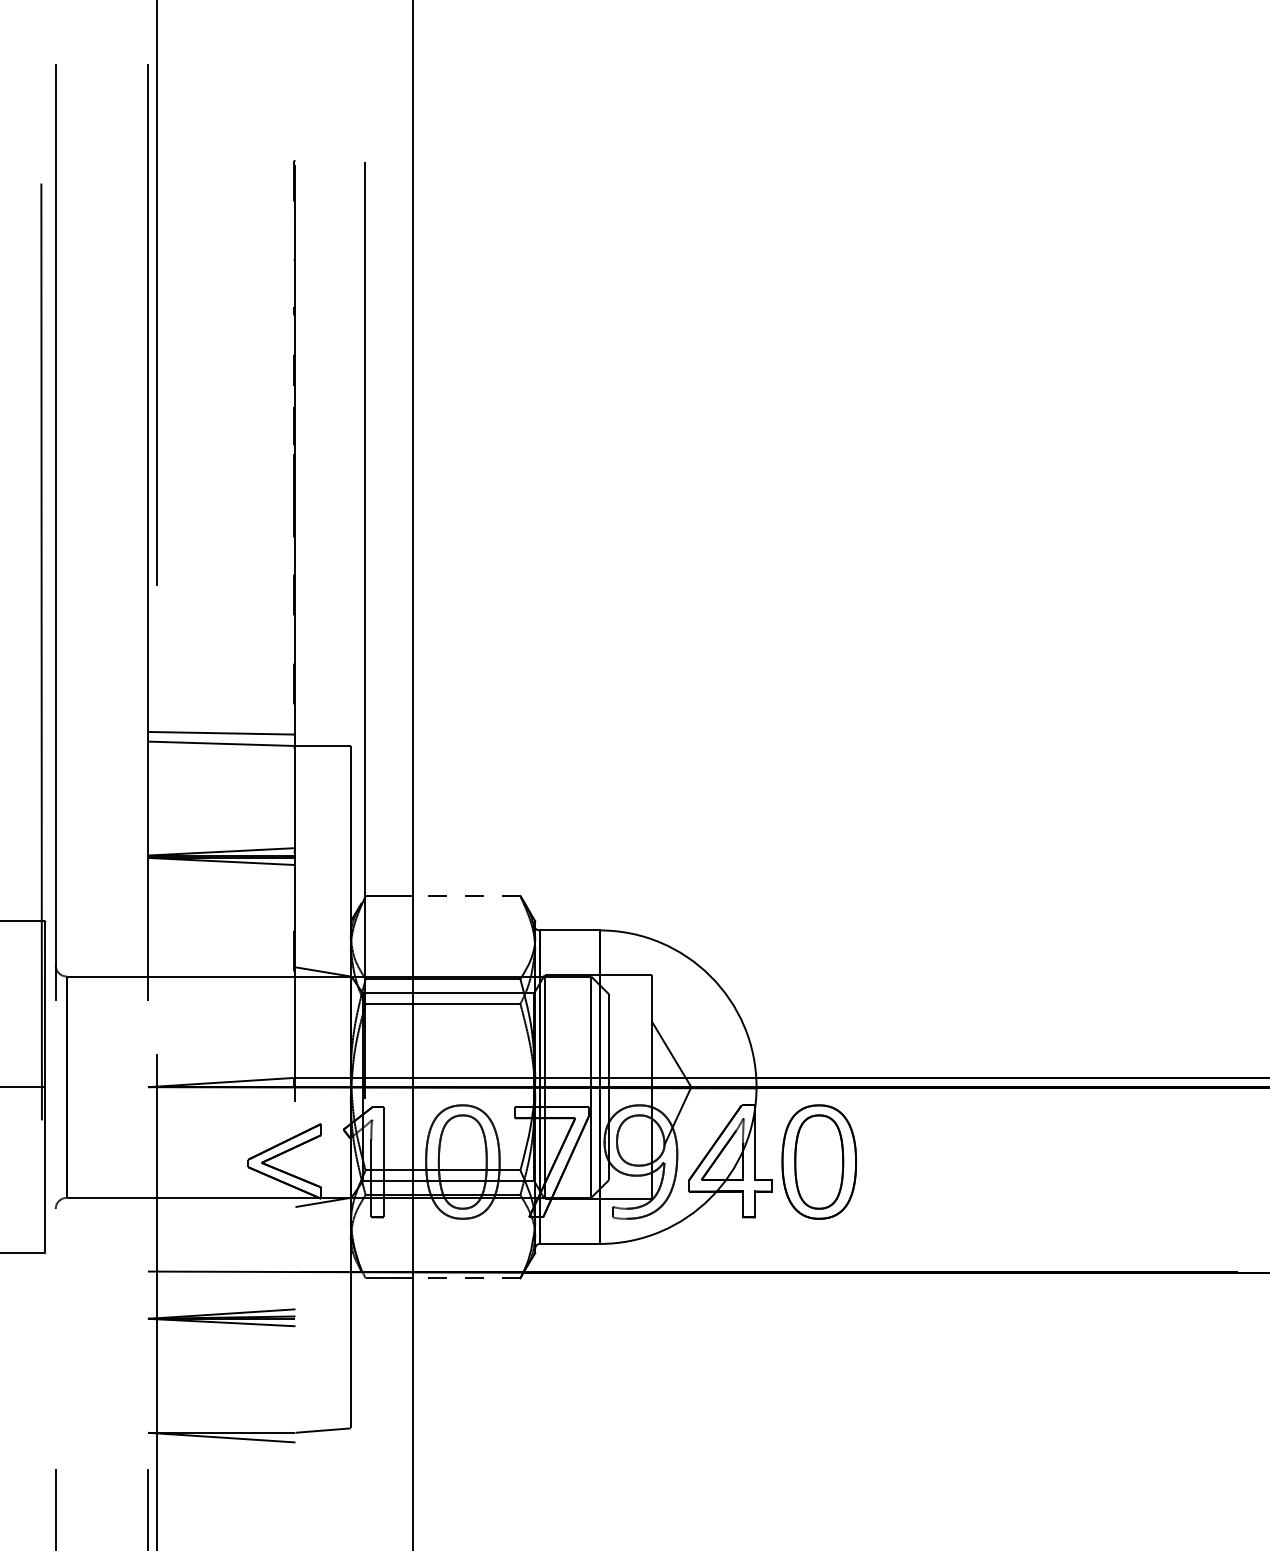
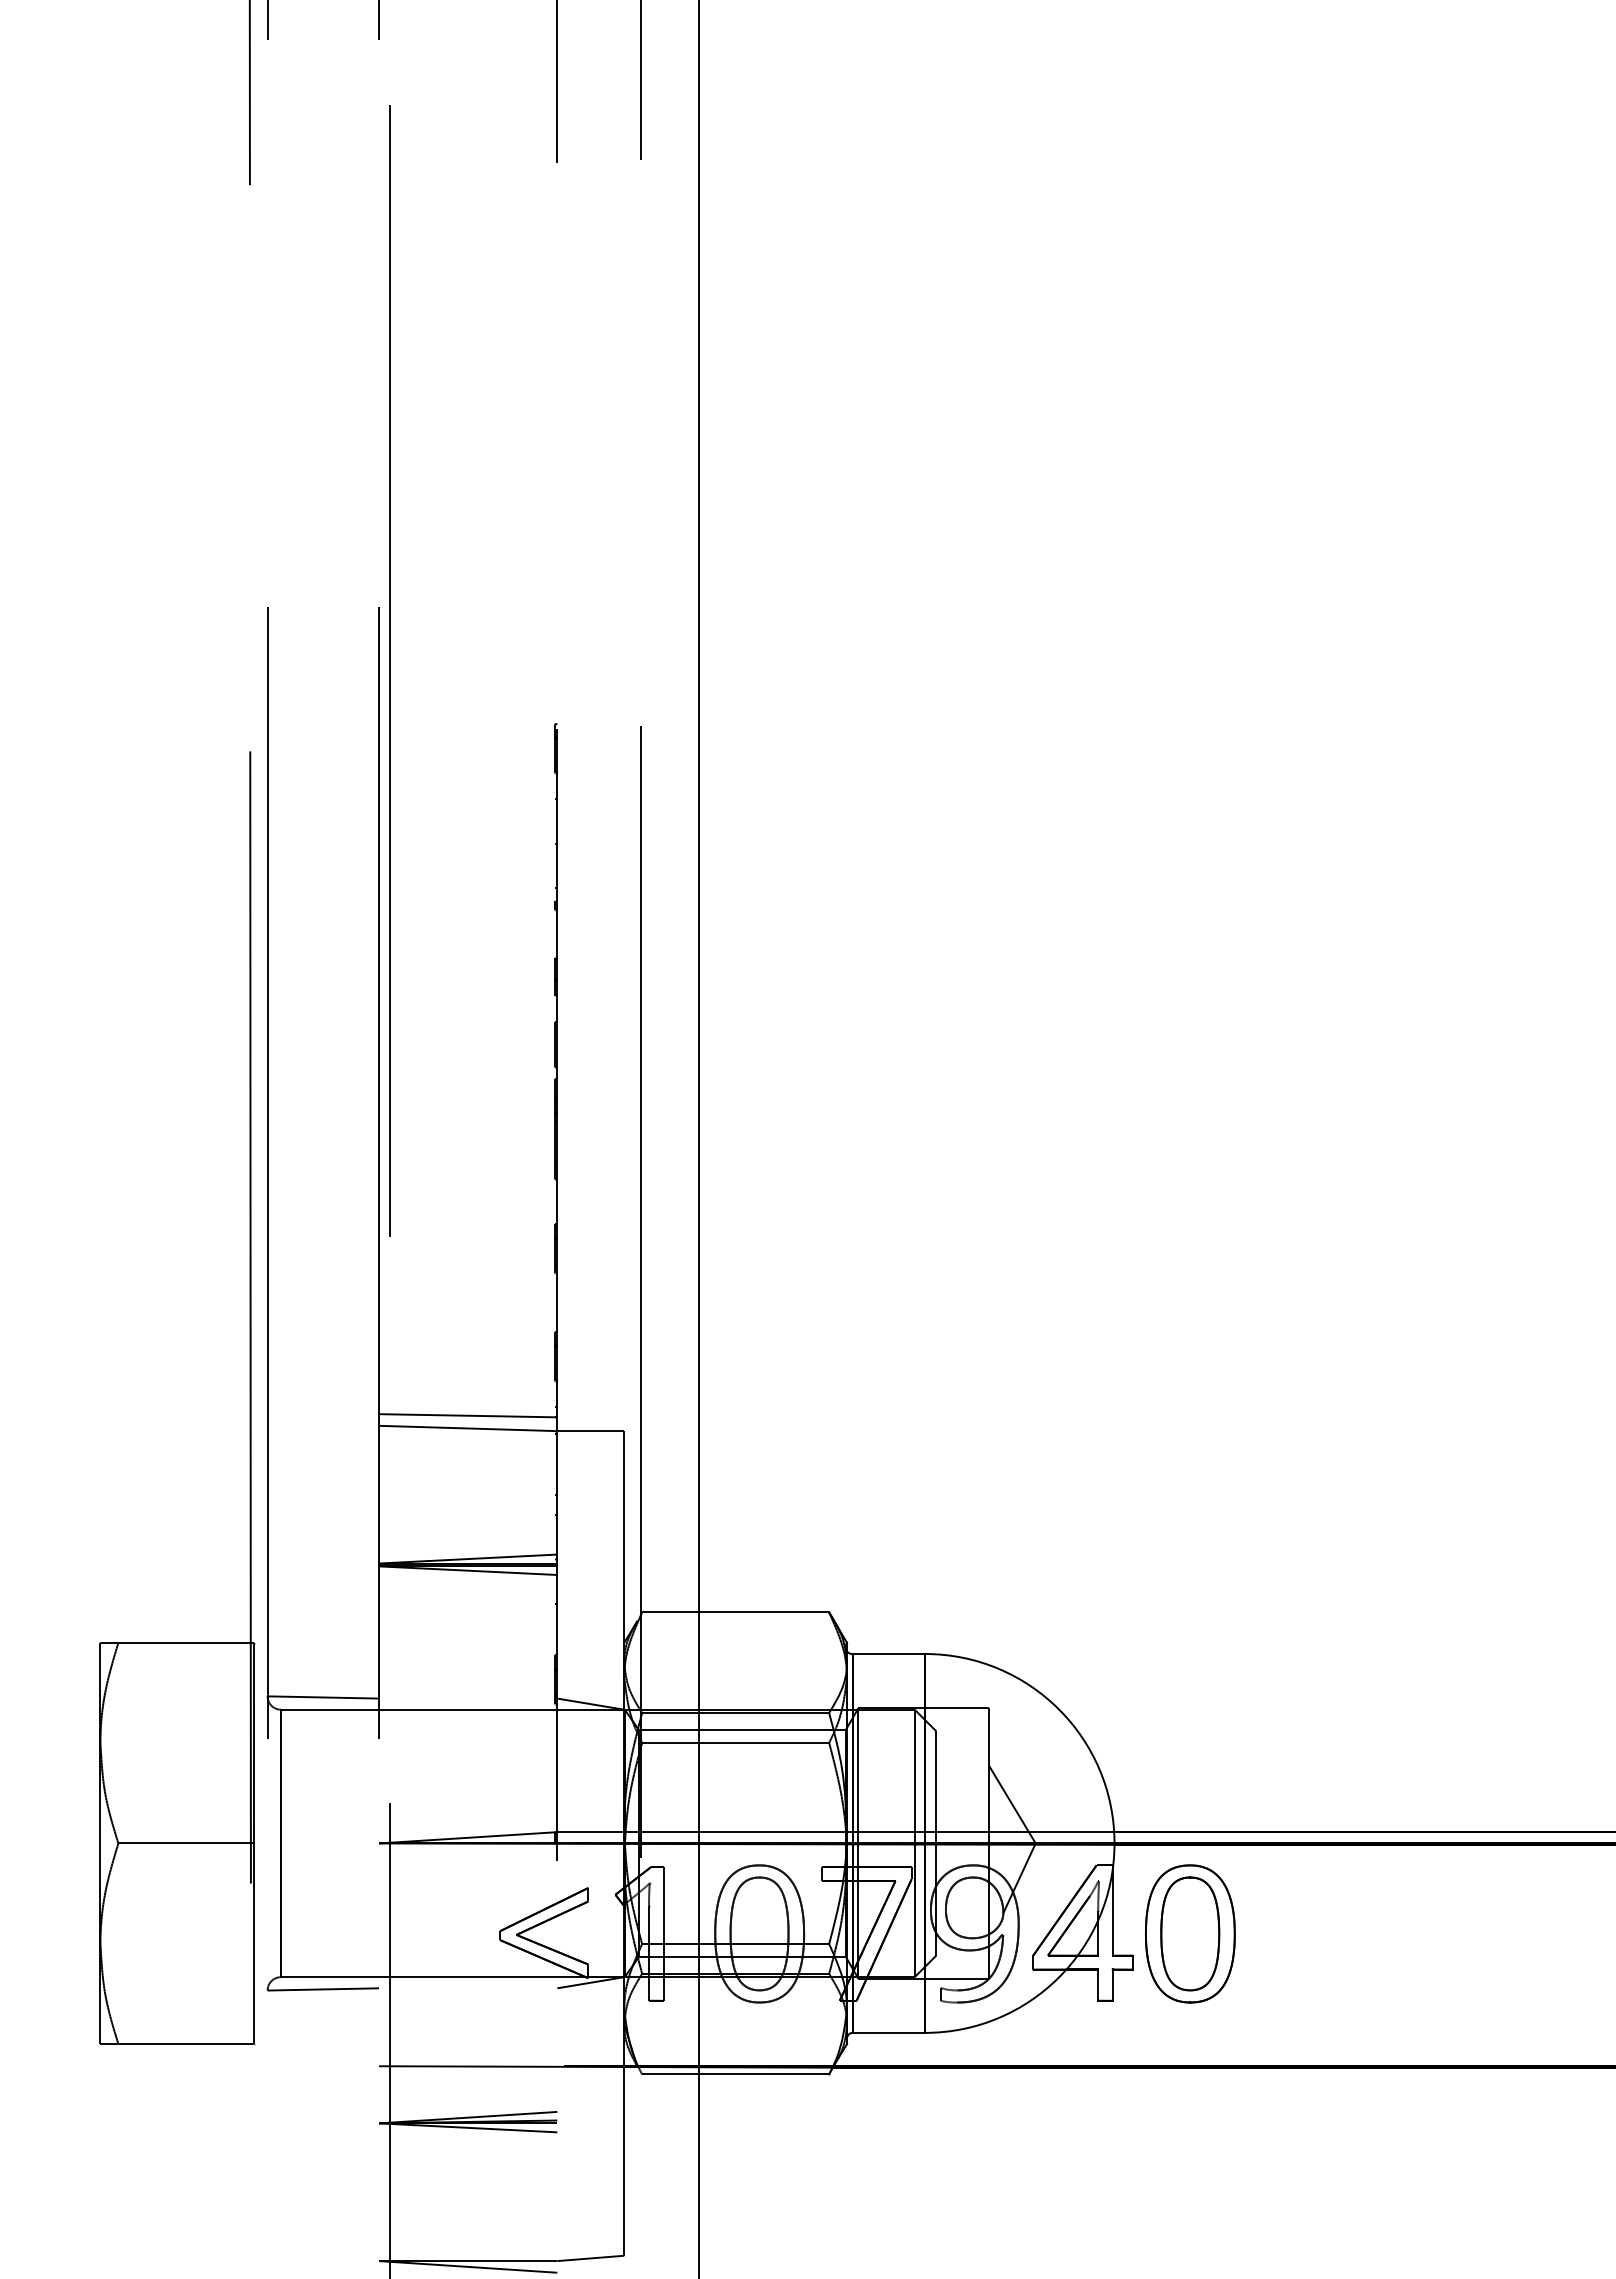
line: (466, 896) -> (763, 1612), dashed -> solid
line: (101, 966) -> (323, 1697), added
line: (101, 1208) -> (323, 1989), added
line: (466, 1278) -> (763, 2074), dashed -> solid

